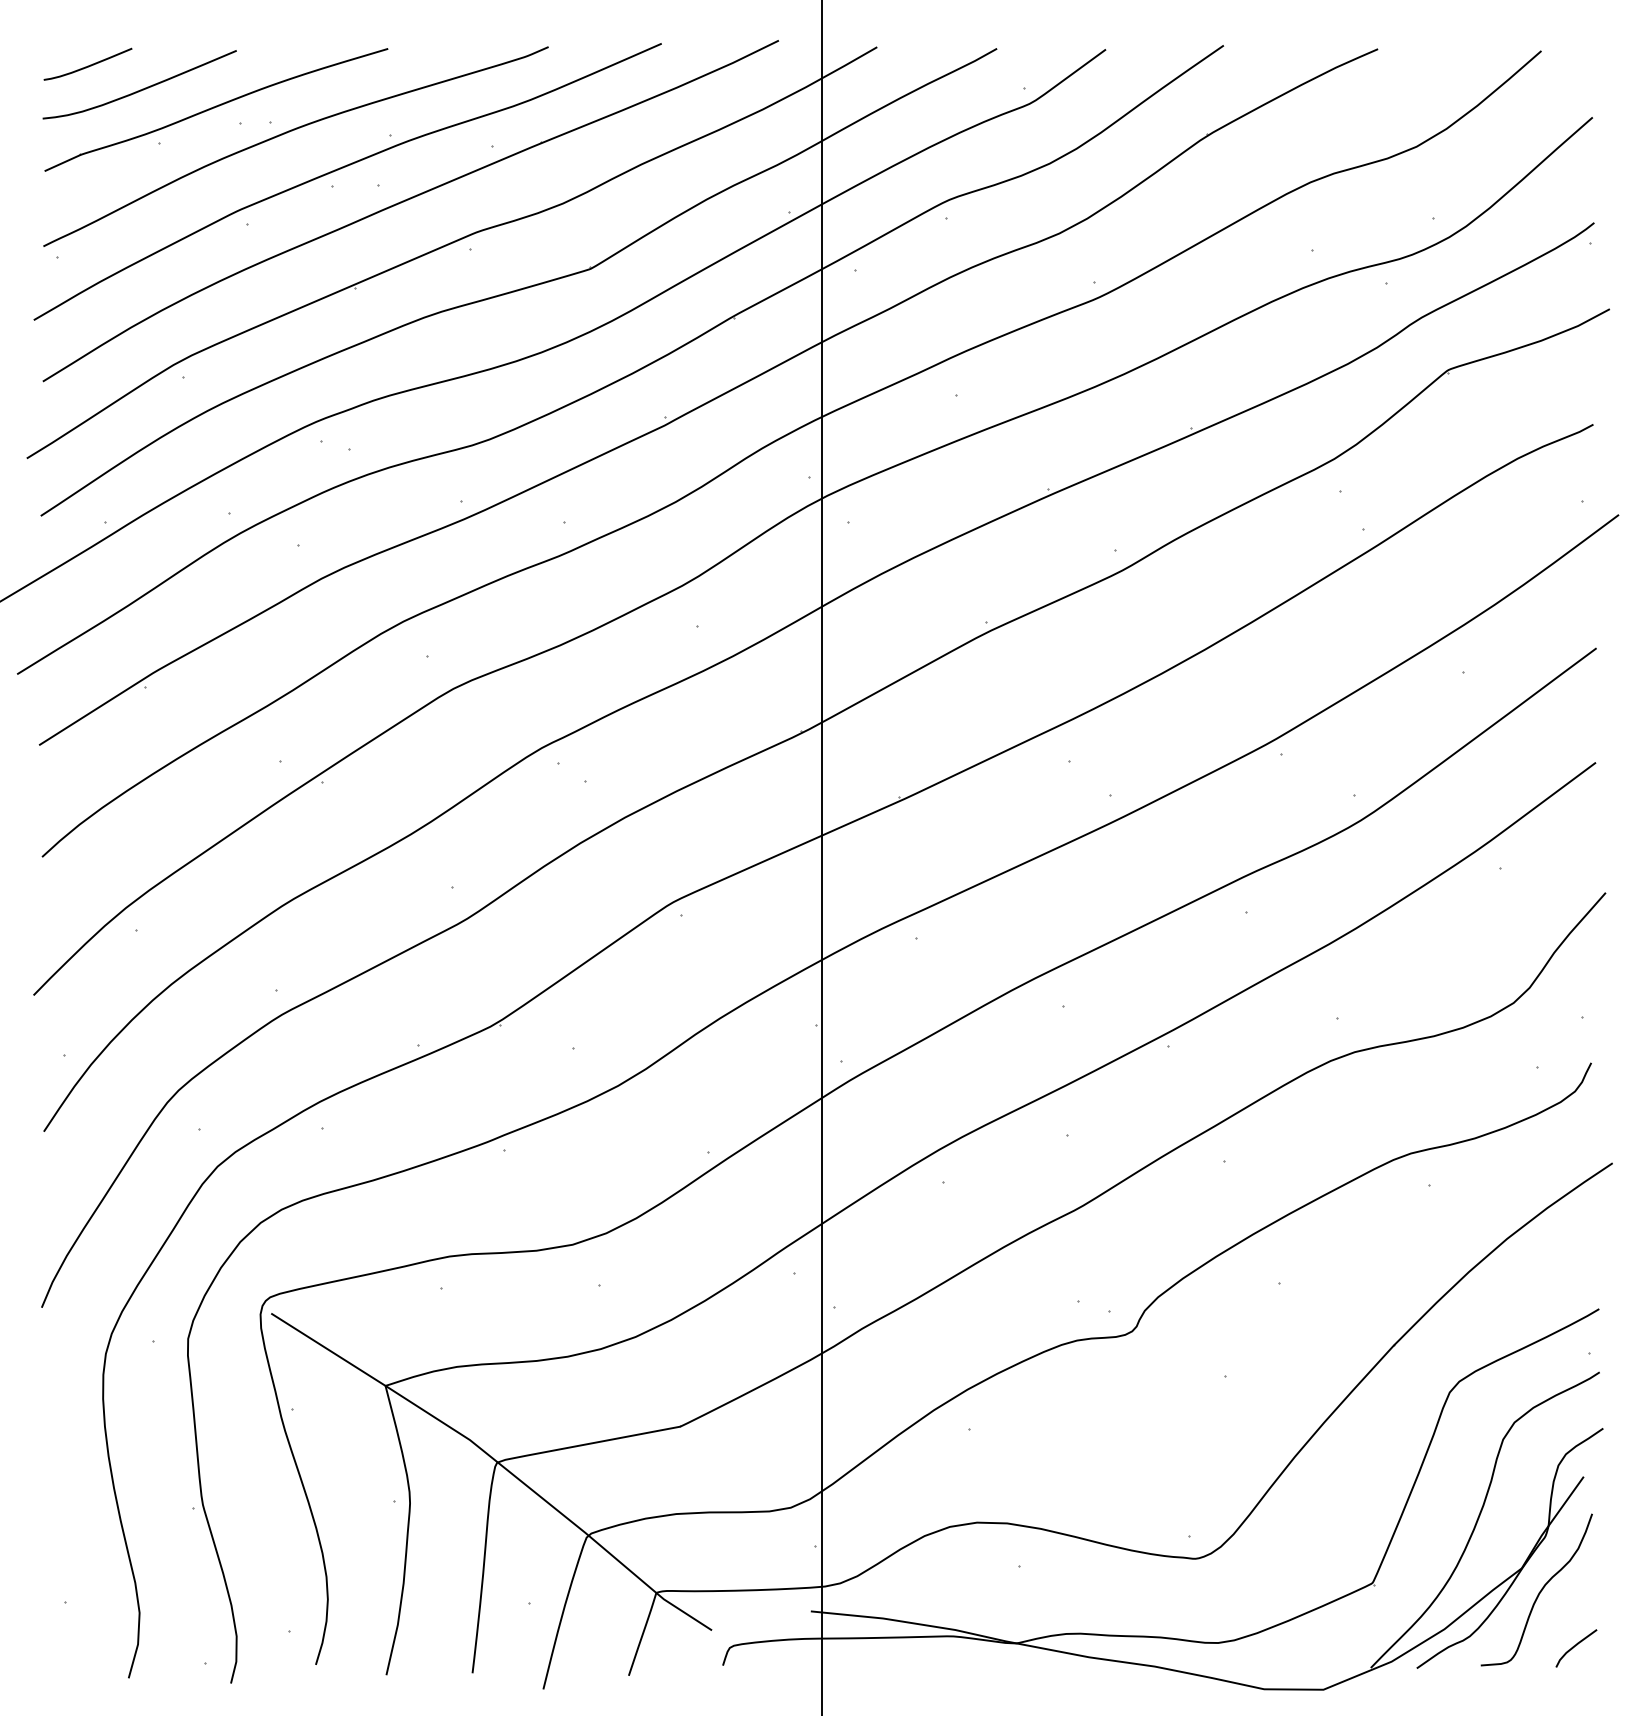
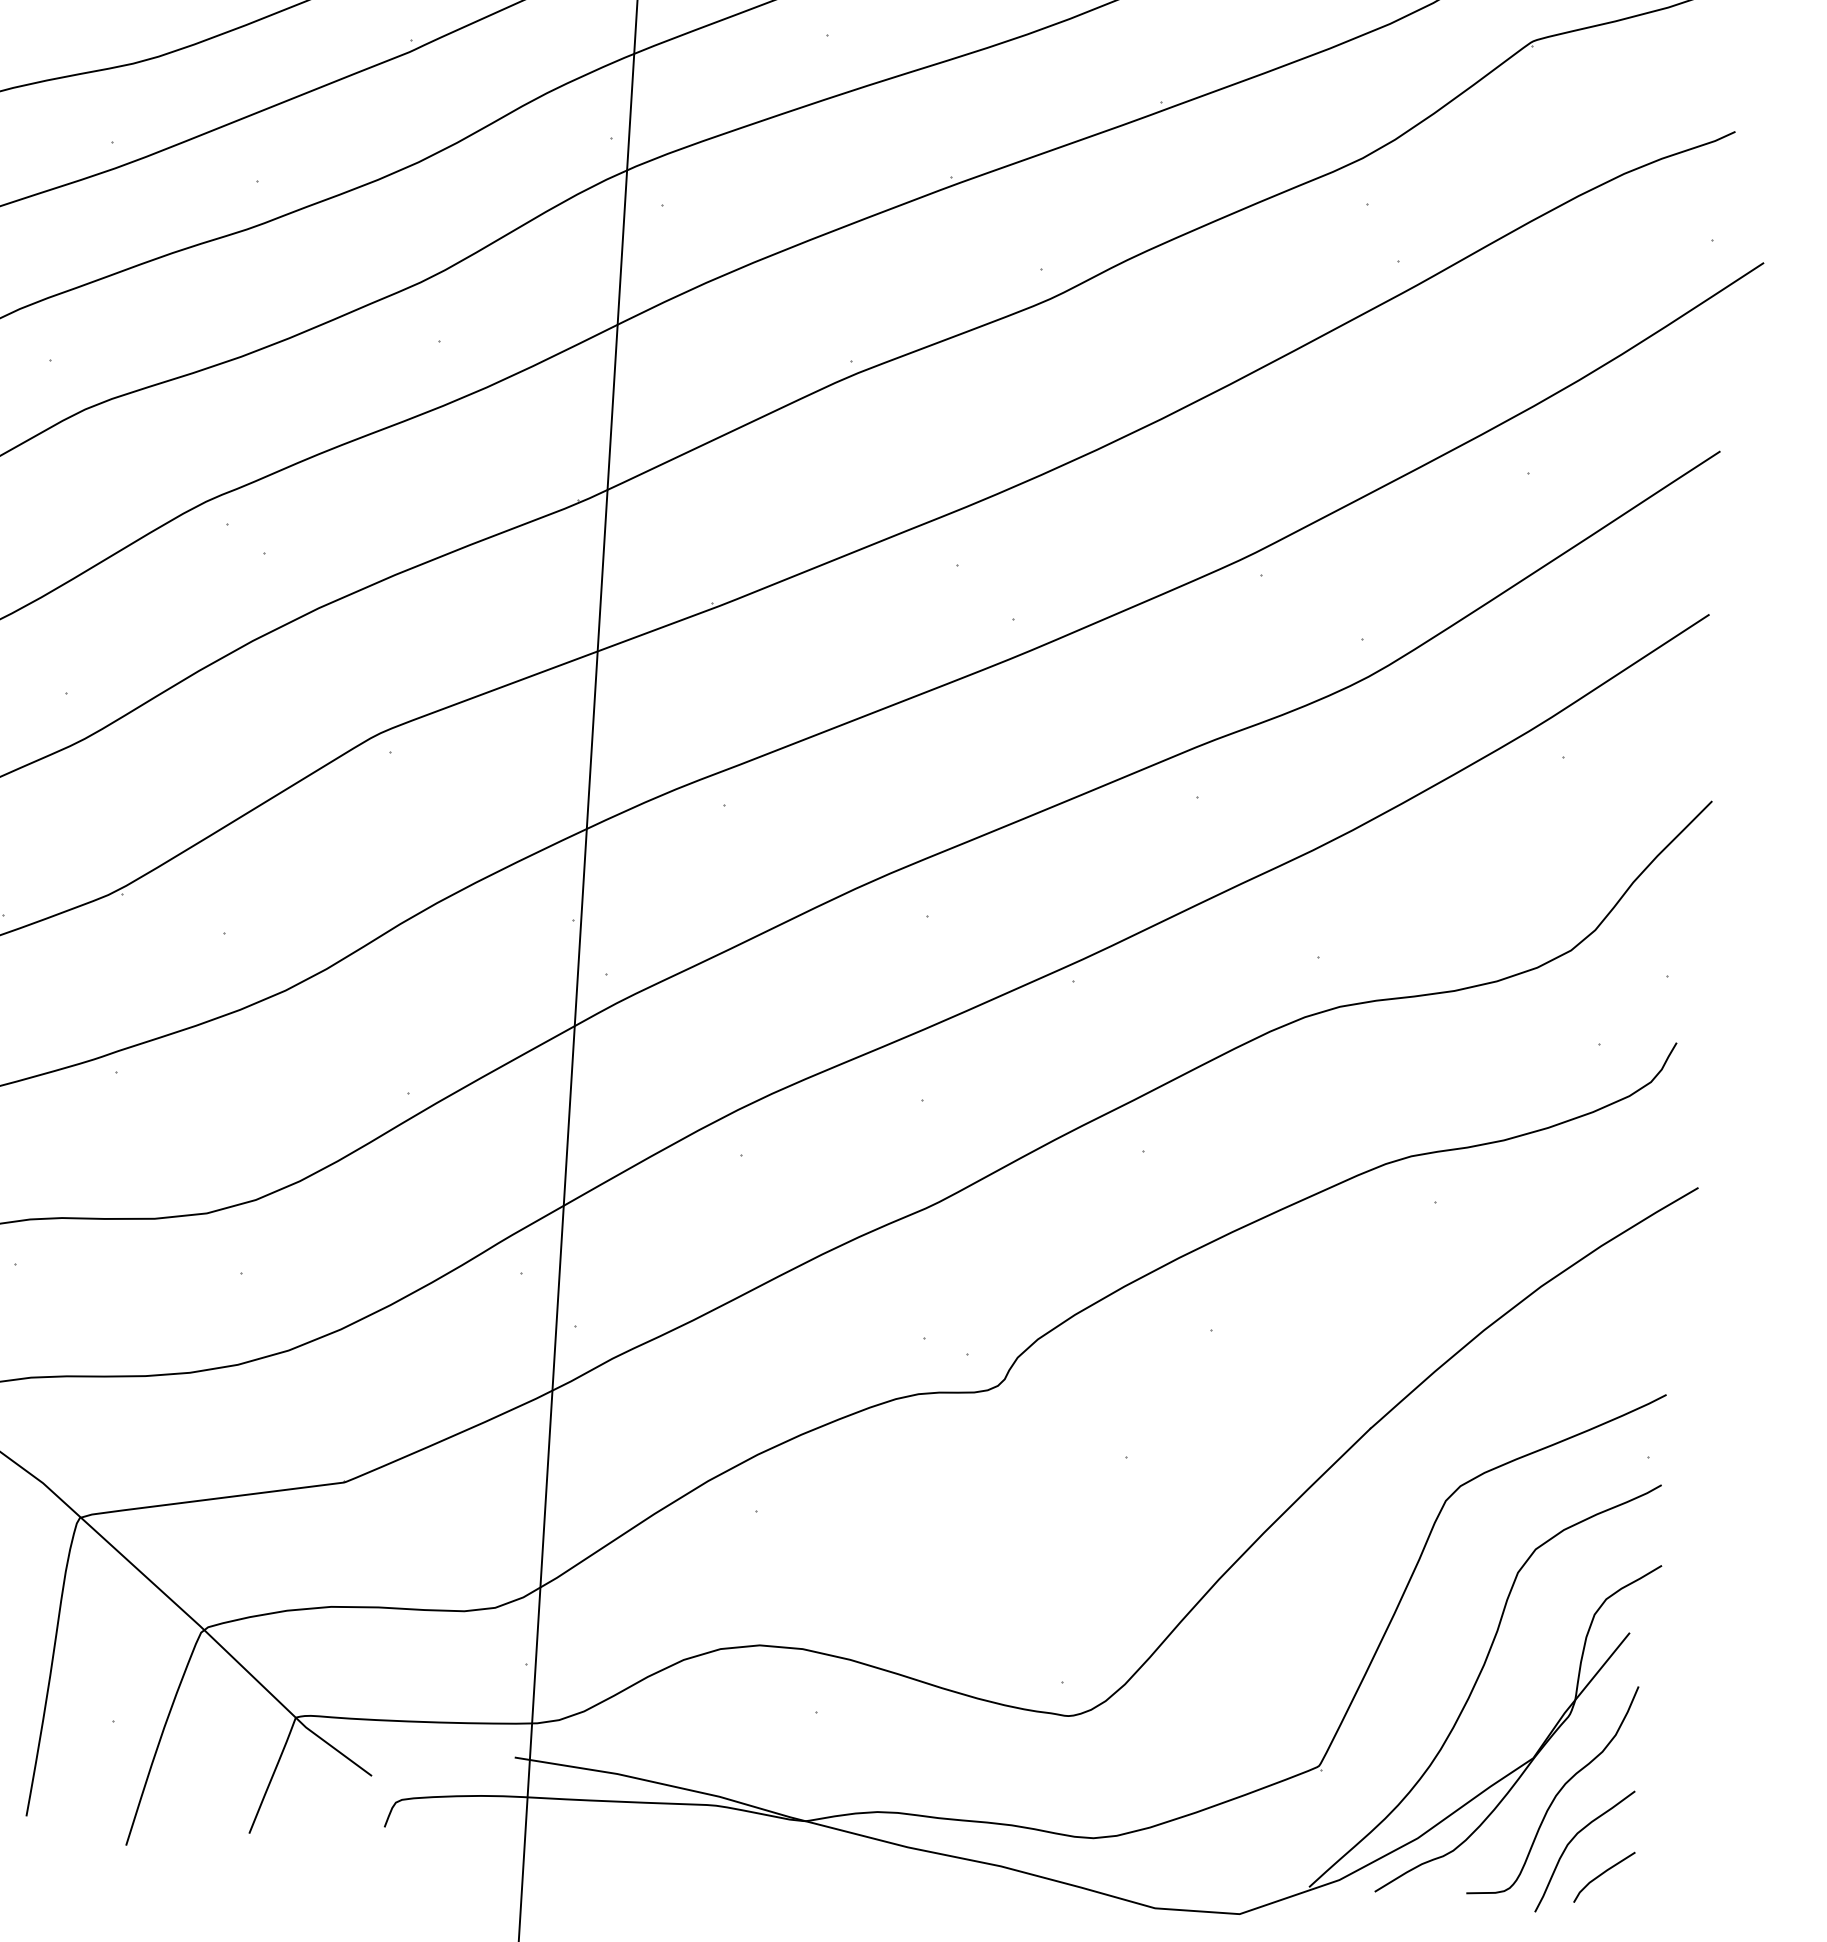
curve: (1552, 1625) -> (1572, 1842), added

